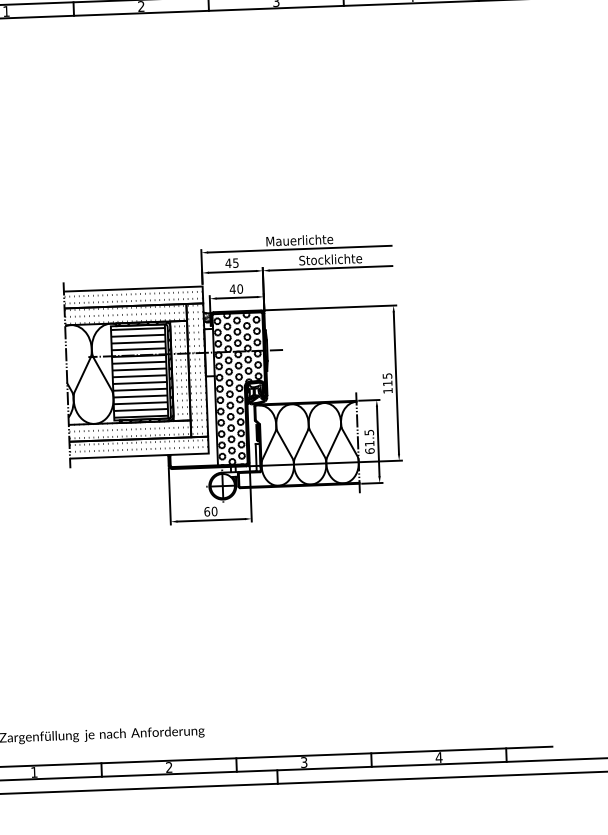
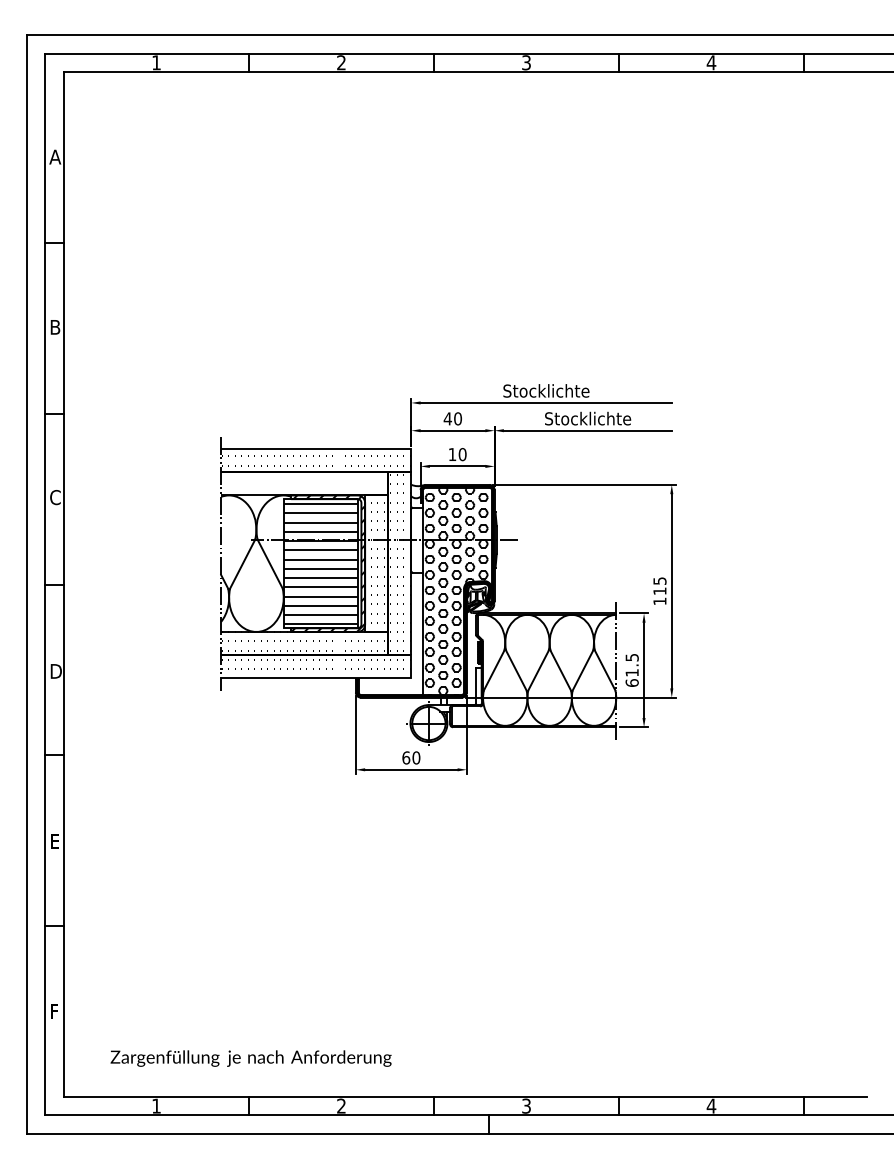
text: (299, 240) -> (546, 390), Mauerlichte -> Stocklichte
text: (235, 262) -> (457, 418), 45 -> 40
text: (232, 289) -> (452, 454), 40 -> 10
hatch: (124, 314) -> (302, 483), removed
hatch: (208, 317) -> (417, 491), removed

